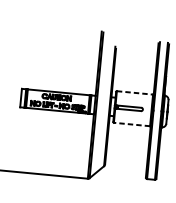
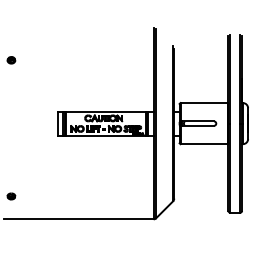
line: (135, 93) -> (204, 103), dashed -> solid
line: (132, 124) -> (204, 144), dashed -> solid

